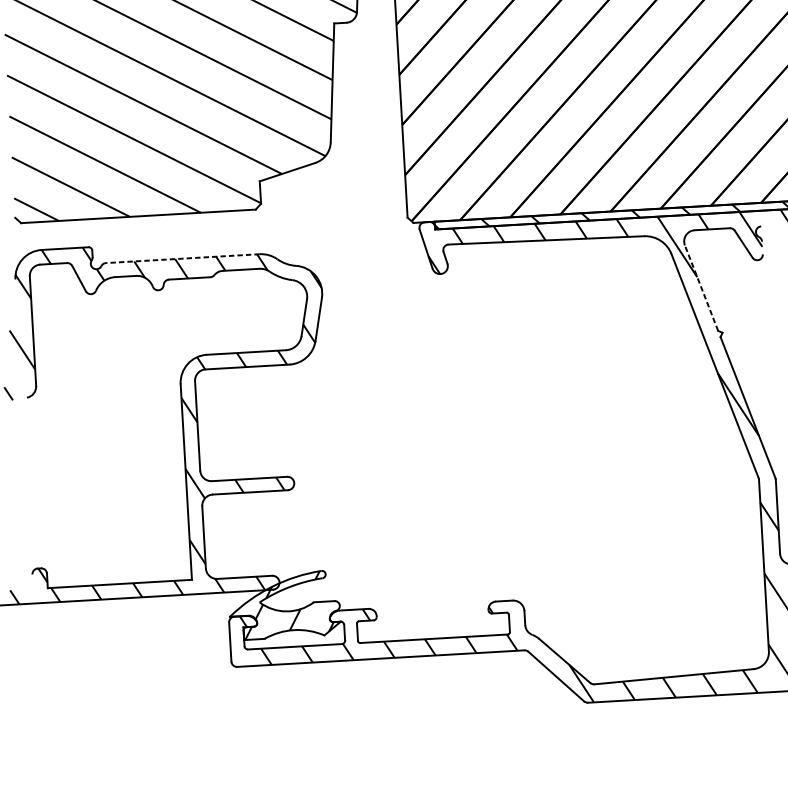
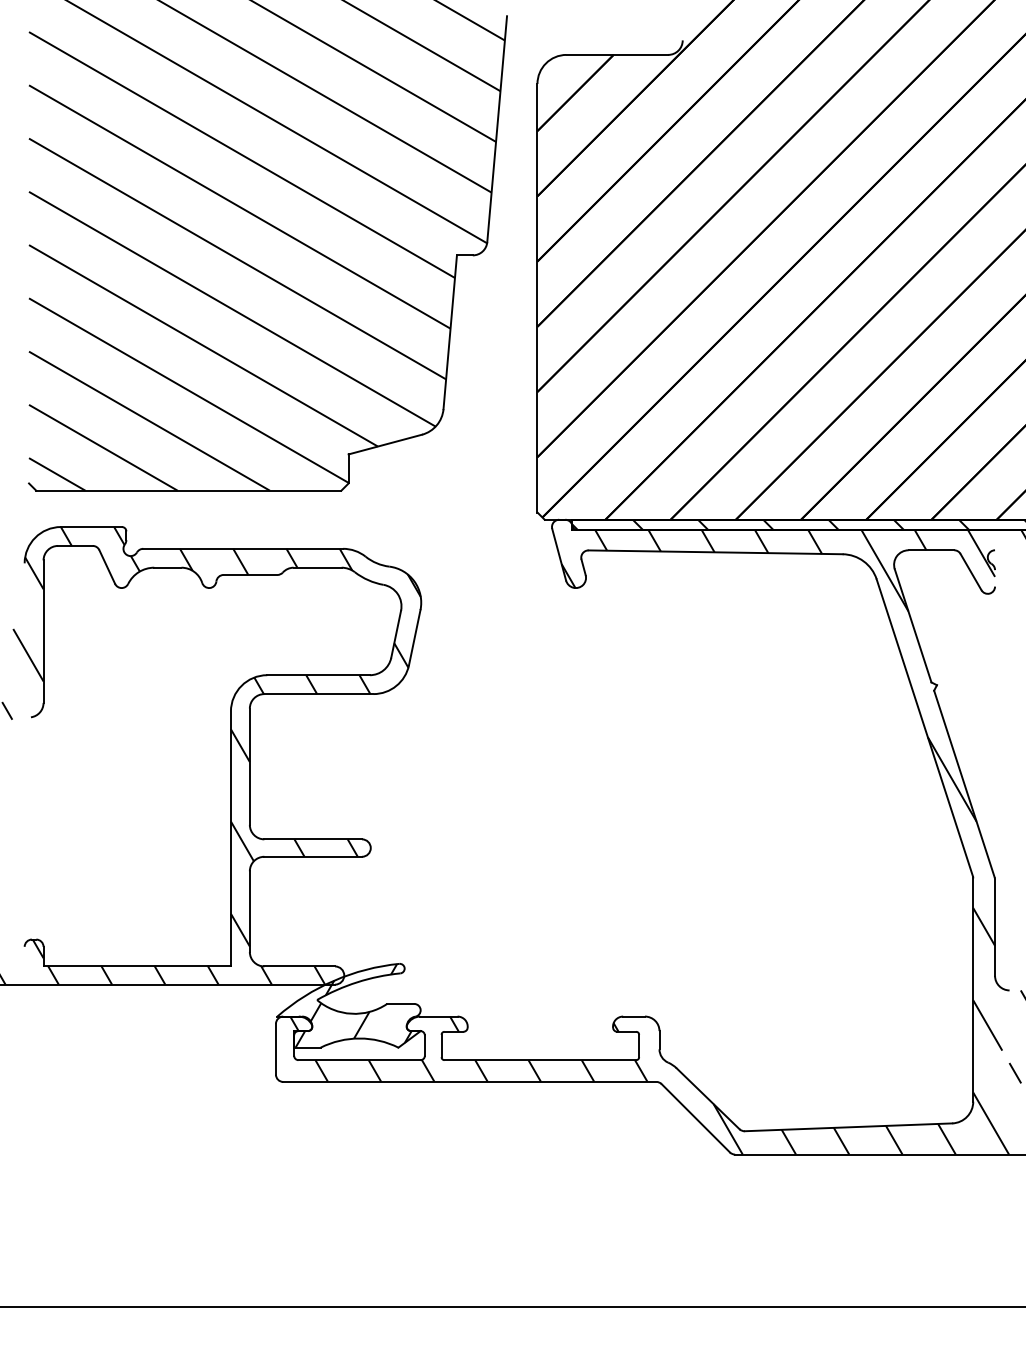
line: (183, 258) -> (243, 548), dashed -> solid
line: (701, 287) -> (912, 625), dashed -> solid

